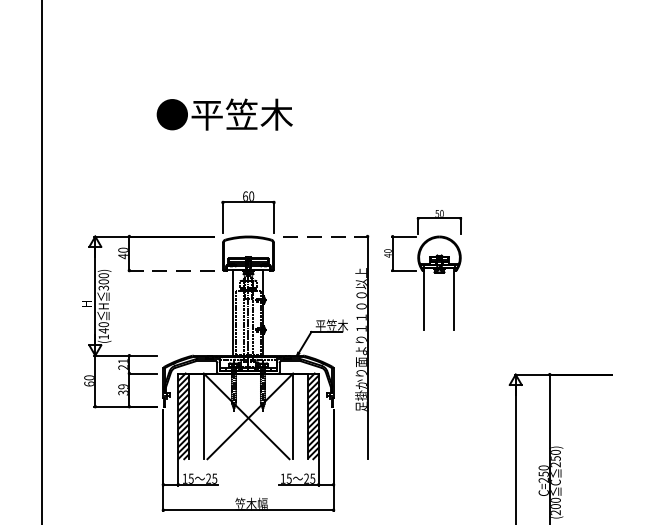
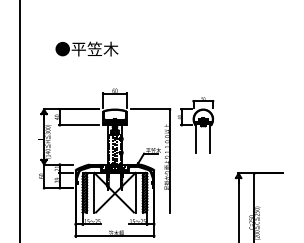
text: (223, 113) -> (86, 48), moved
line: (325, 236) -> (150, 109), dashed -> solid
line: (171, 271) -> (79, 125), dashed -> solid

